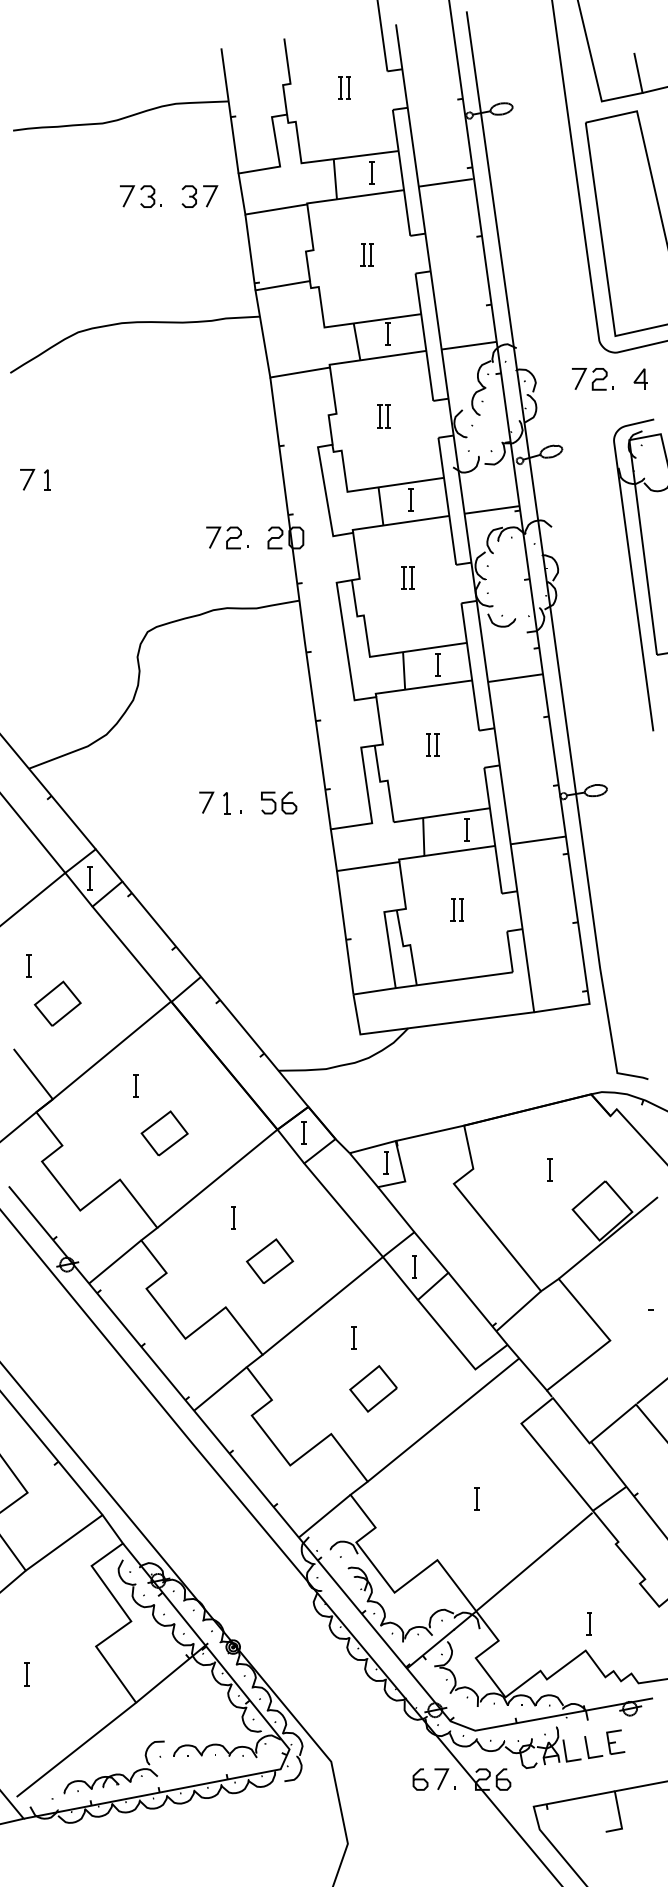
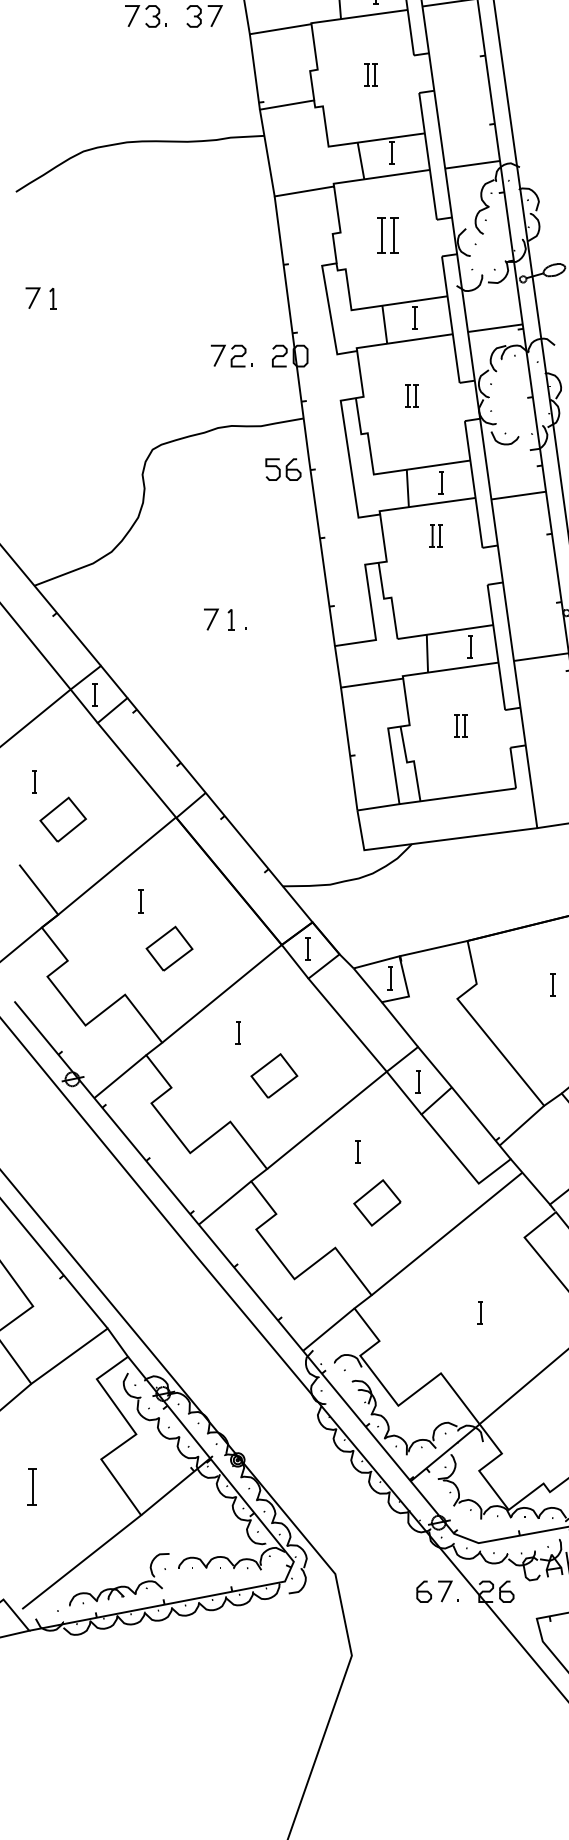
part: (383, 416) -> (387, 235), size x1.6
part: (432, 744) -> (436, 534), moved
part: (279, 802) -> (283, 469), moved
part: (26, 1674) -> (32, 1487), size x1.6

